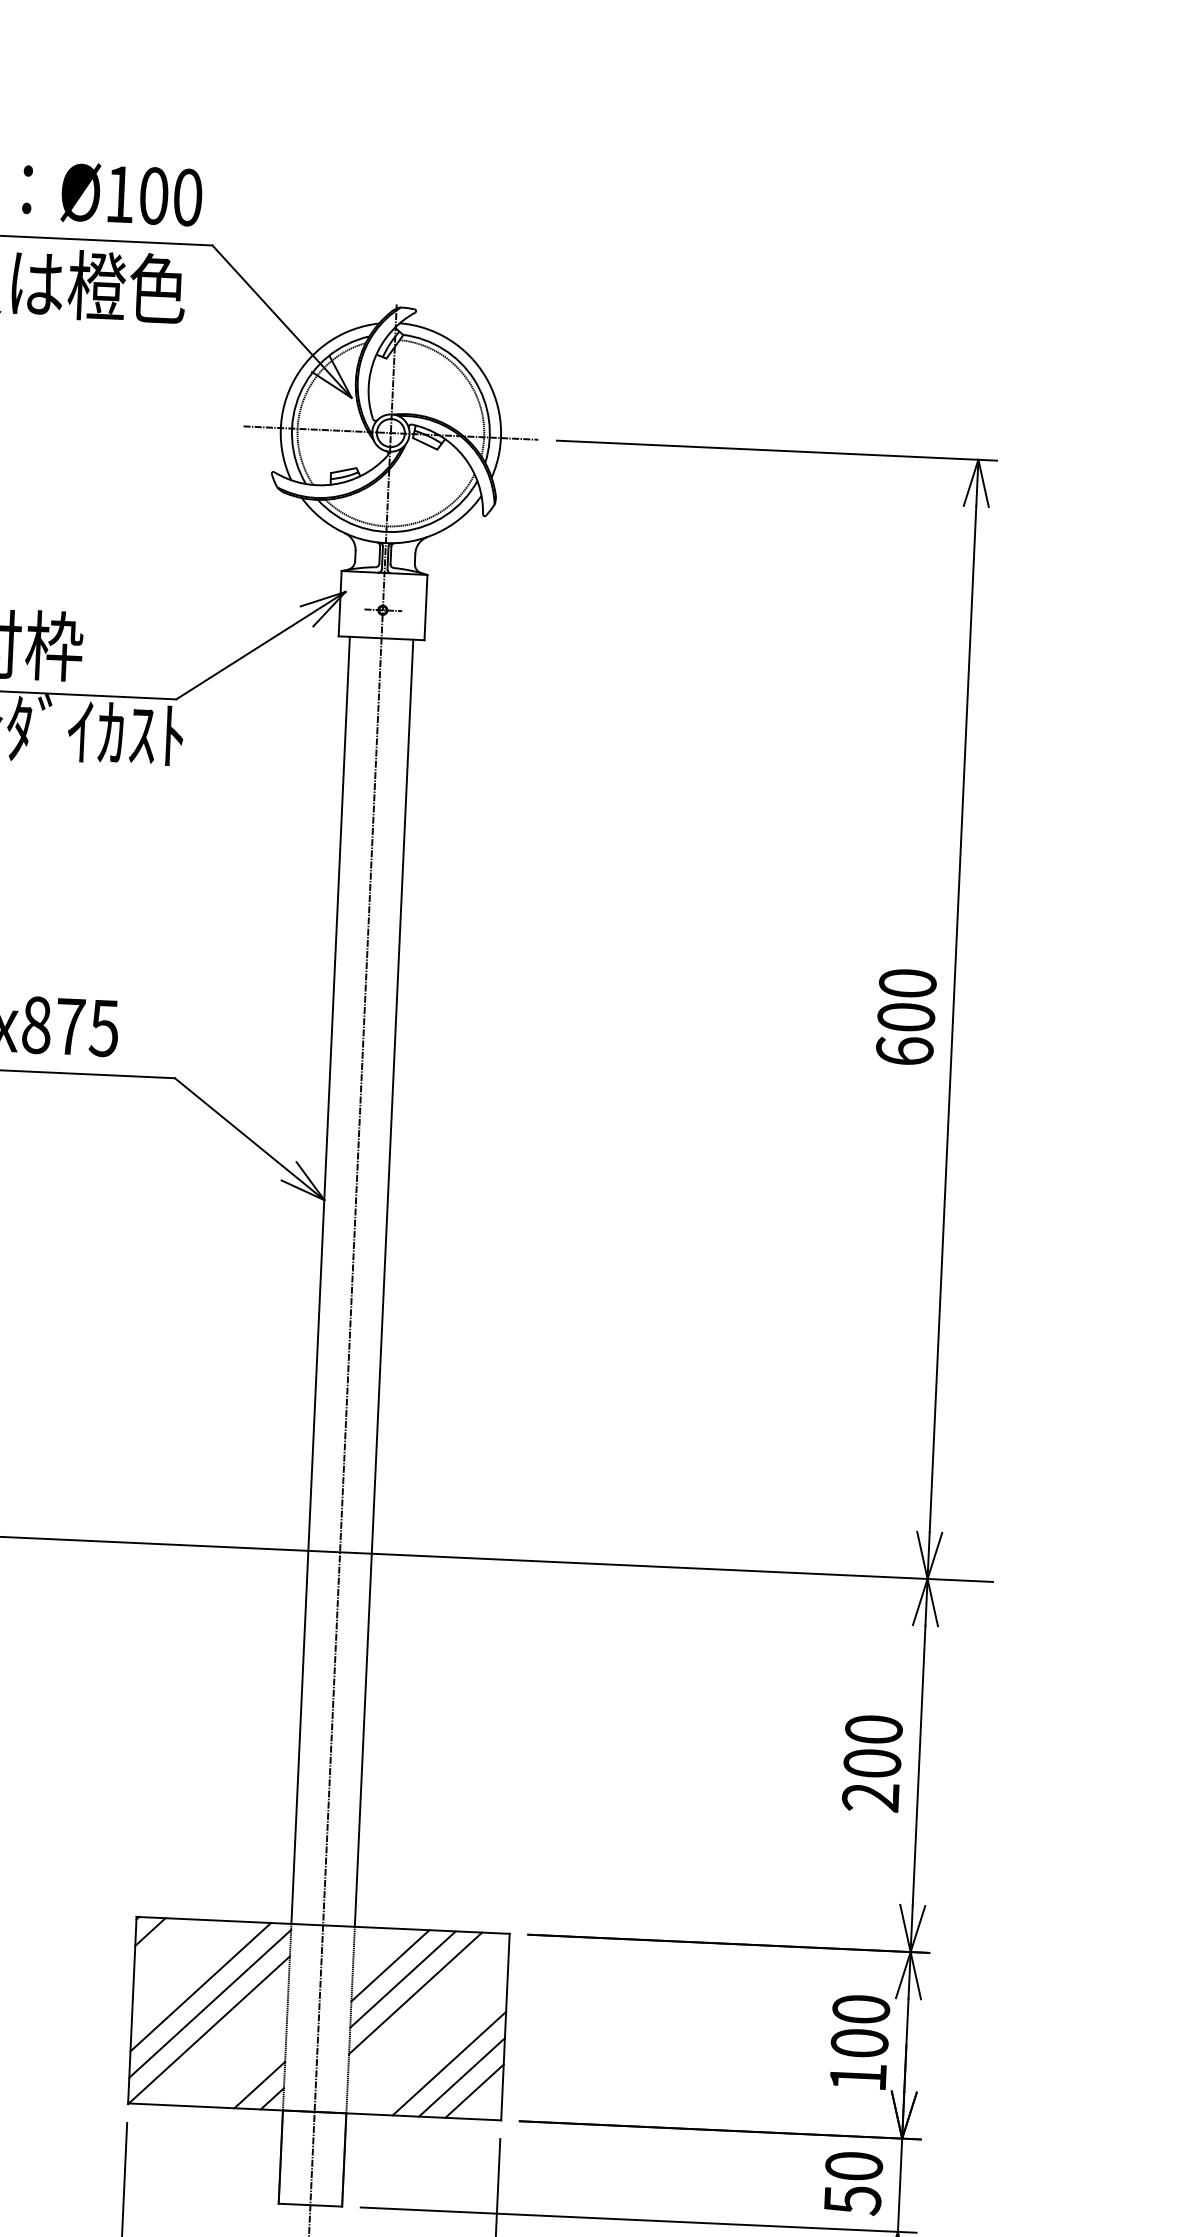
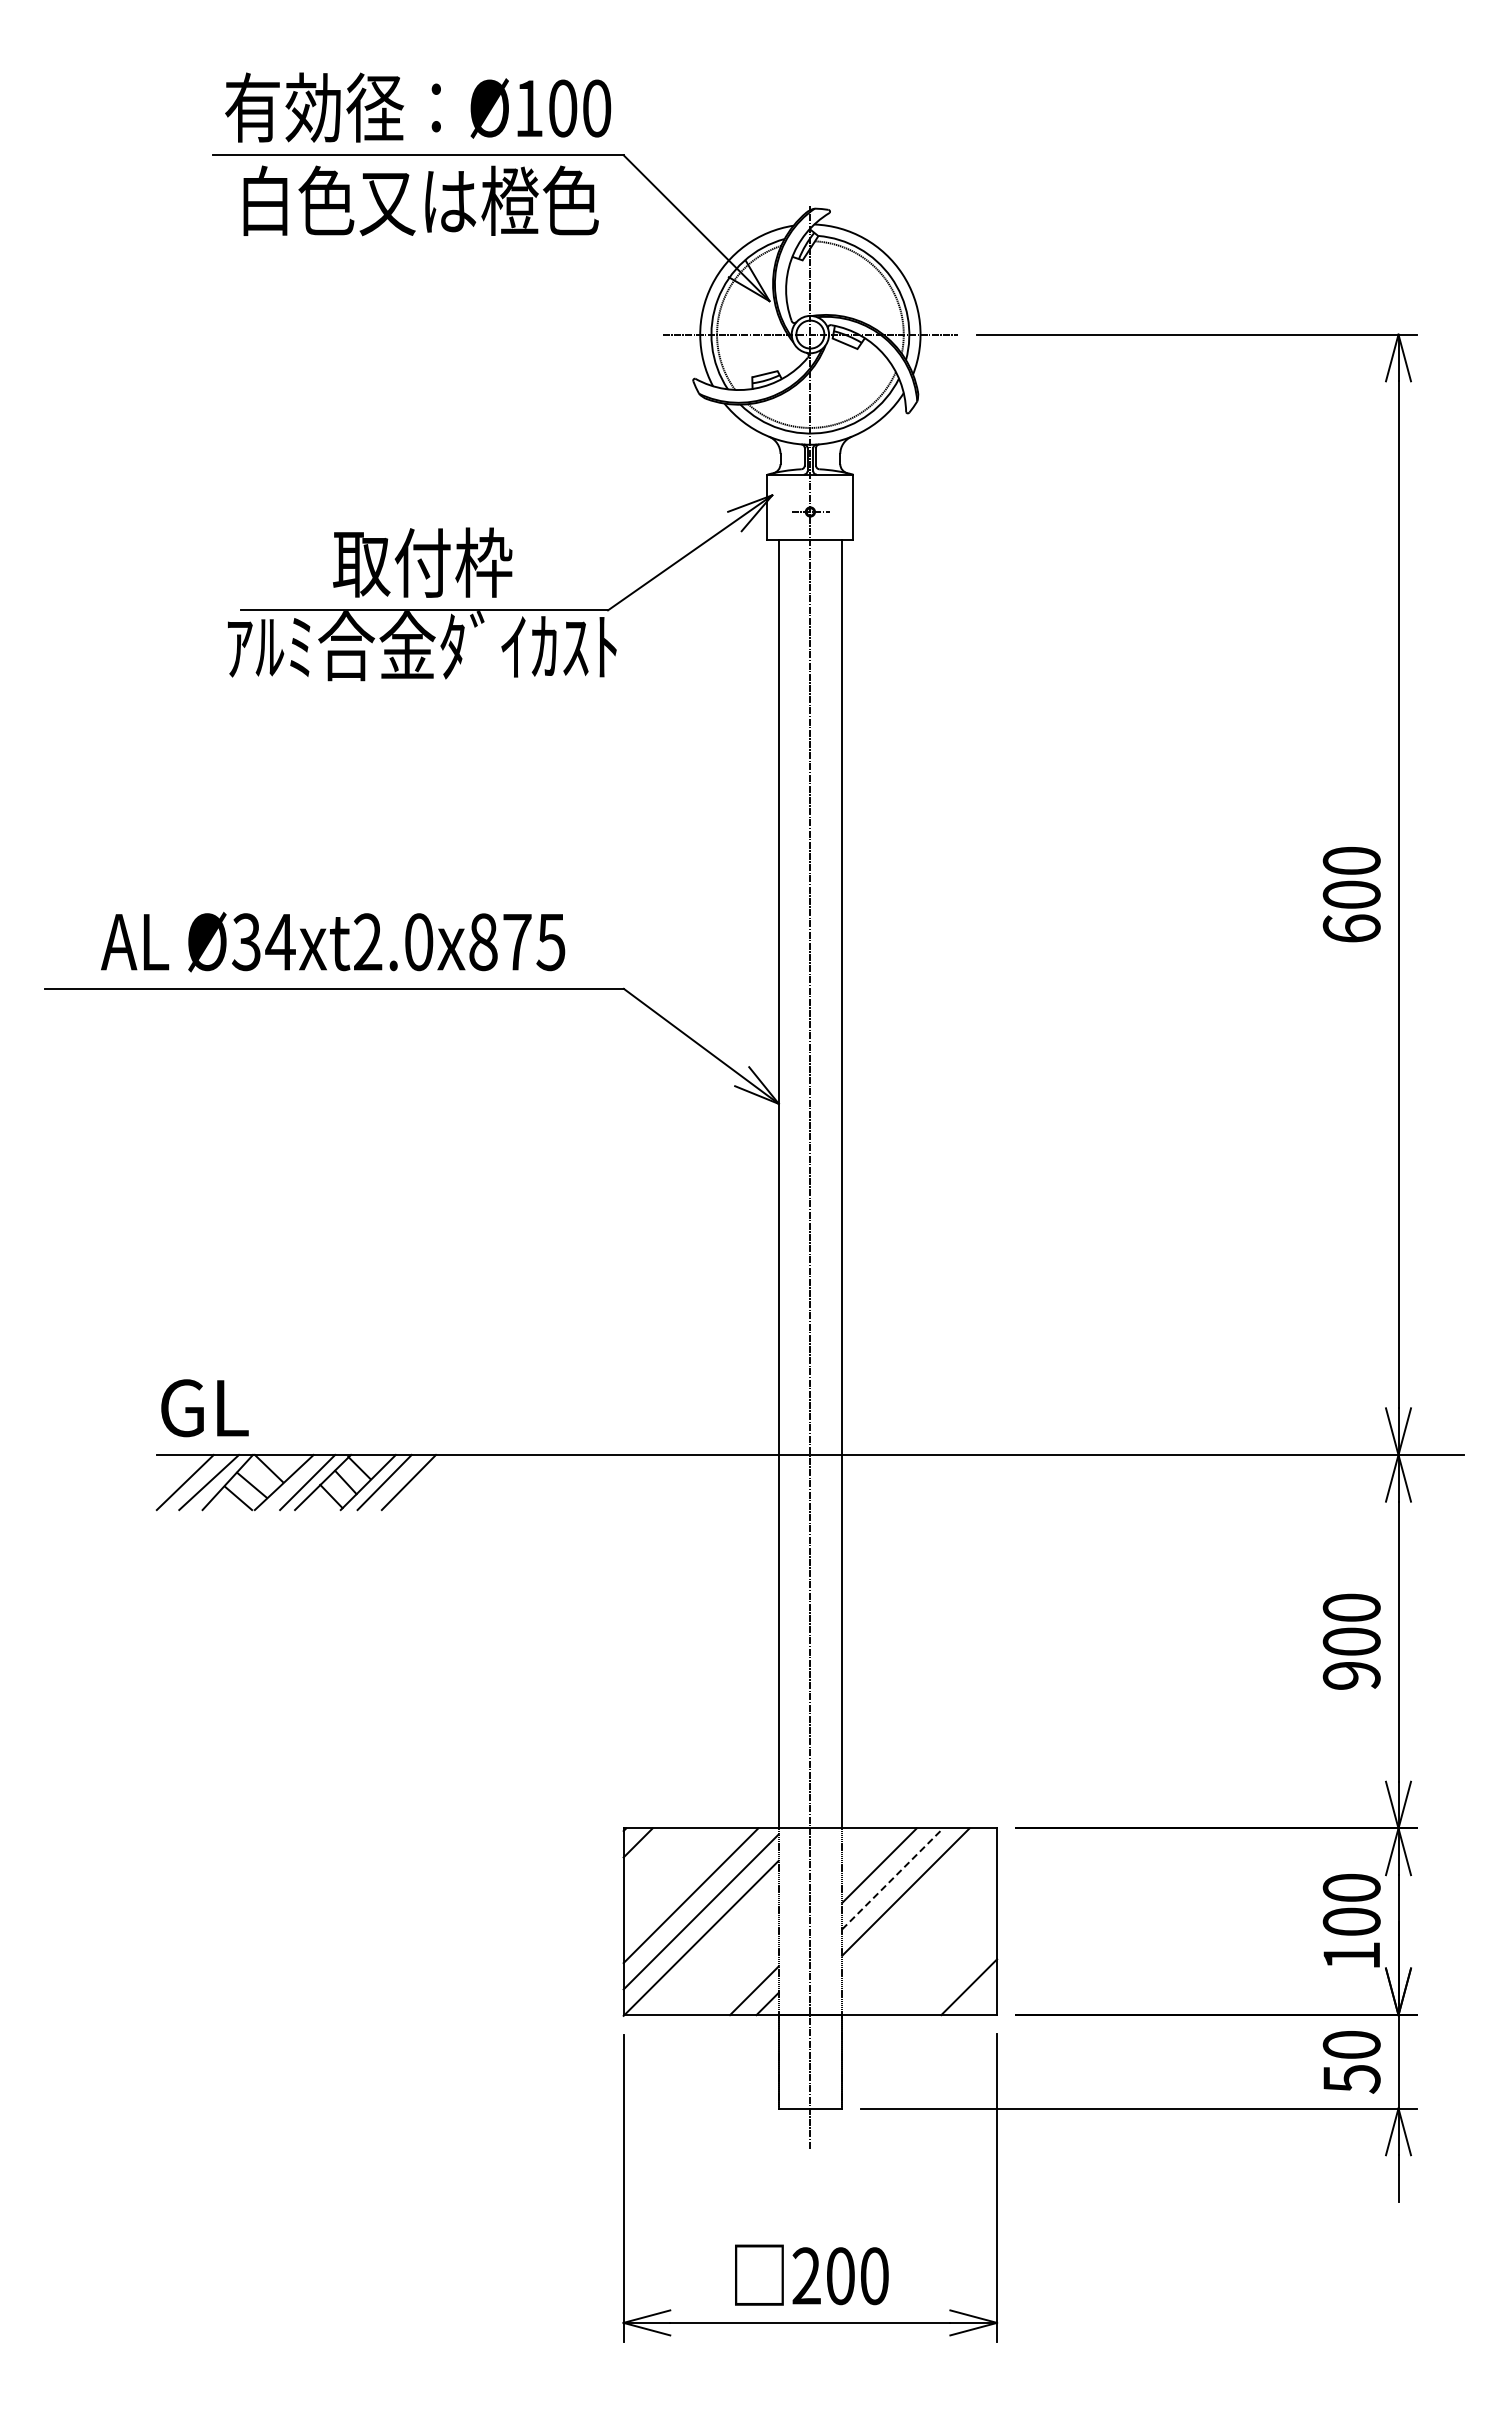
text: (870, 1797) -> (1351, 1675), 200 -> 900
line: (403, 1979) -> (893, 1878), solid -> dashed
line: (449, 2063) -> (942, 1960), removed
line: (461, 2076) -> (955, 1973), removed

